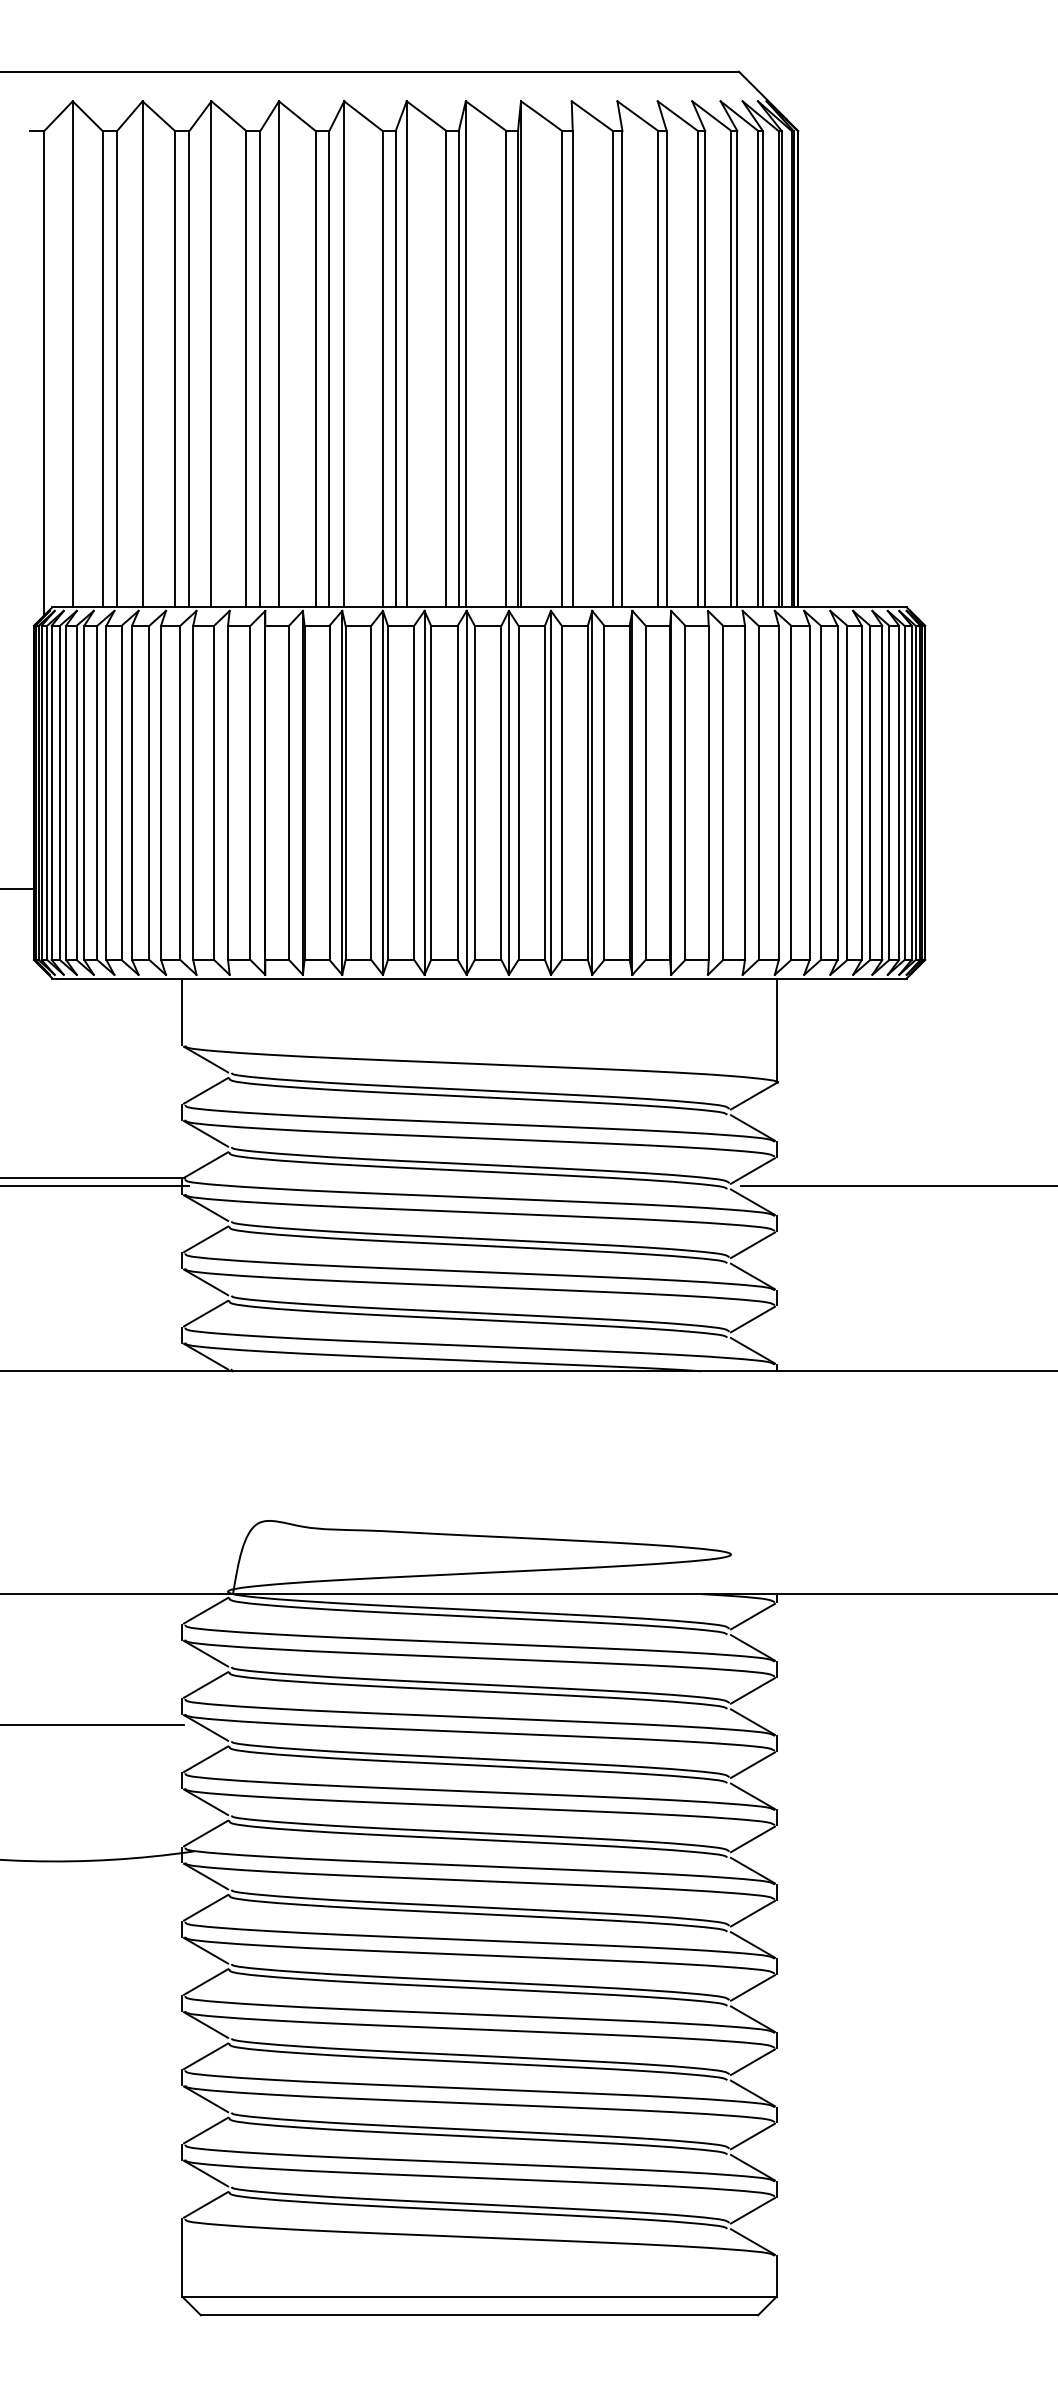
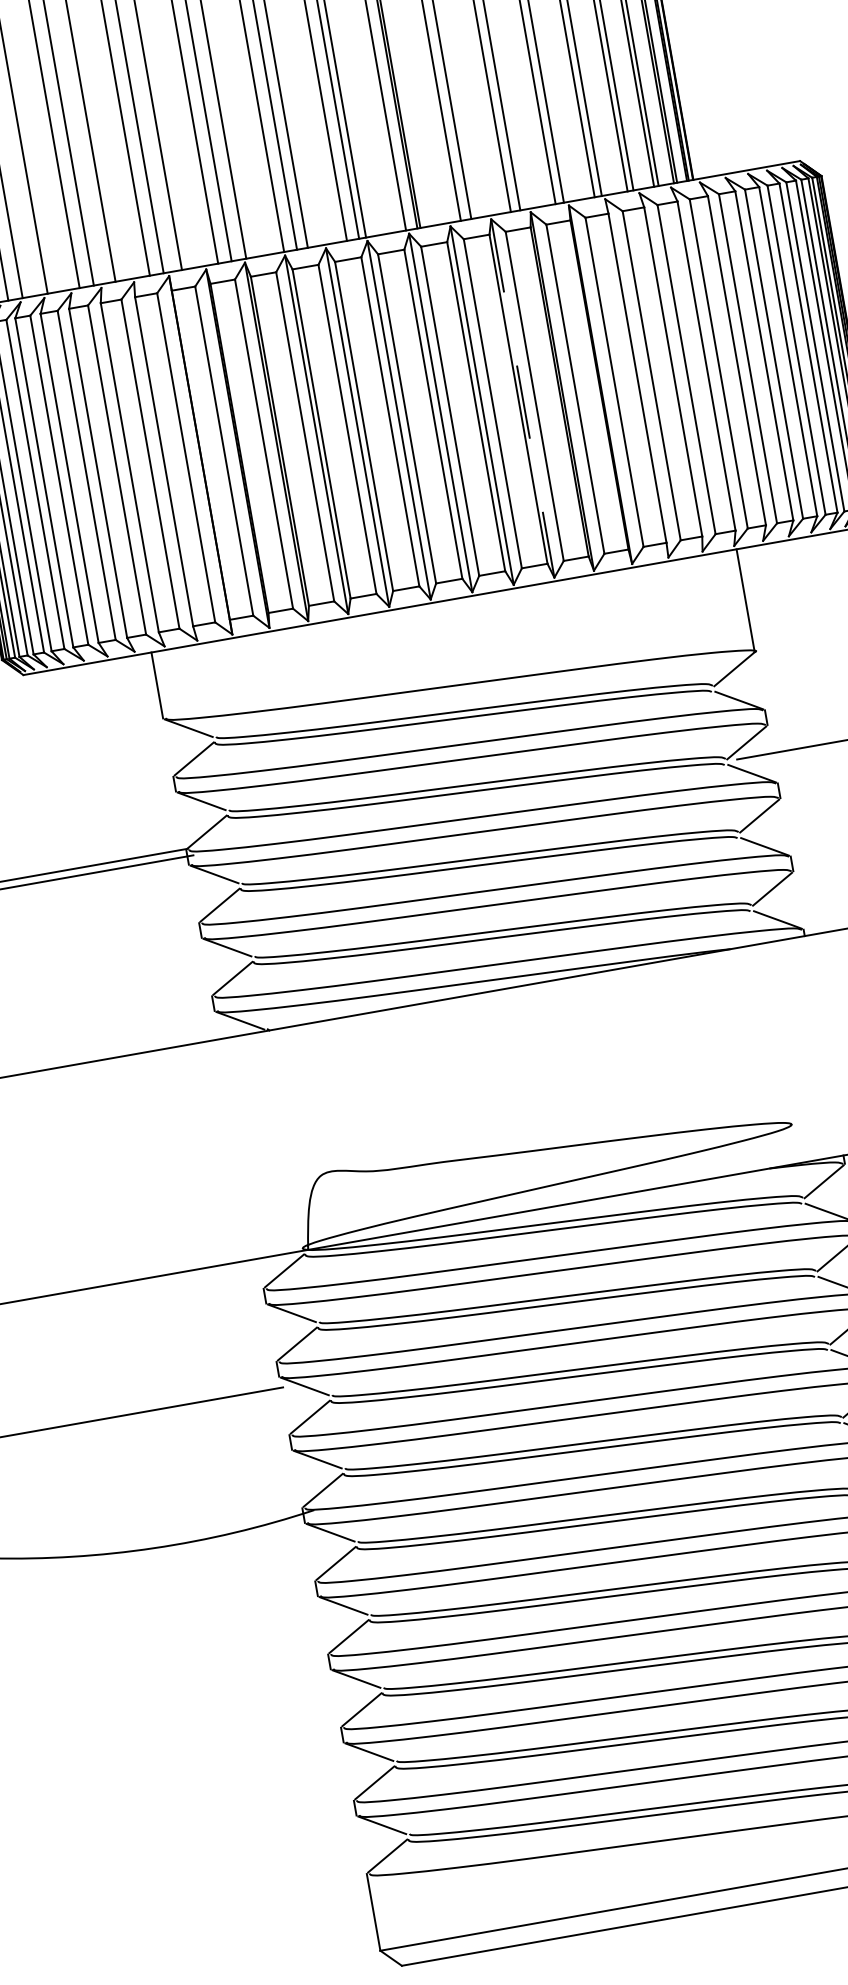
line: (592, 792) -> (522, 398), solid -> dashed

